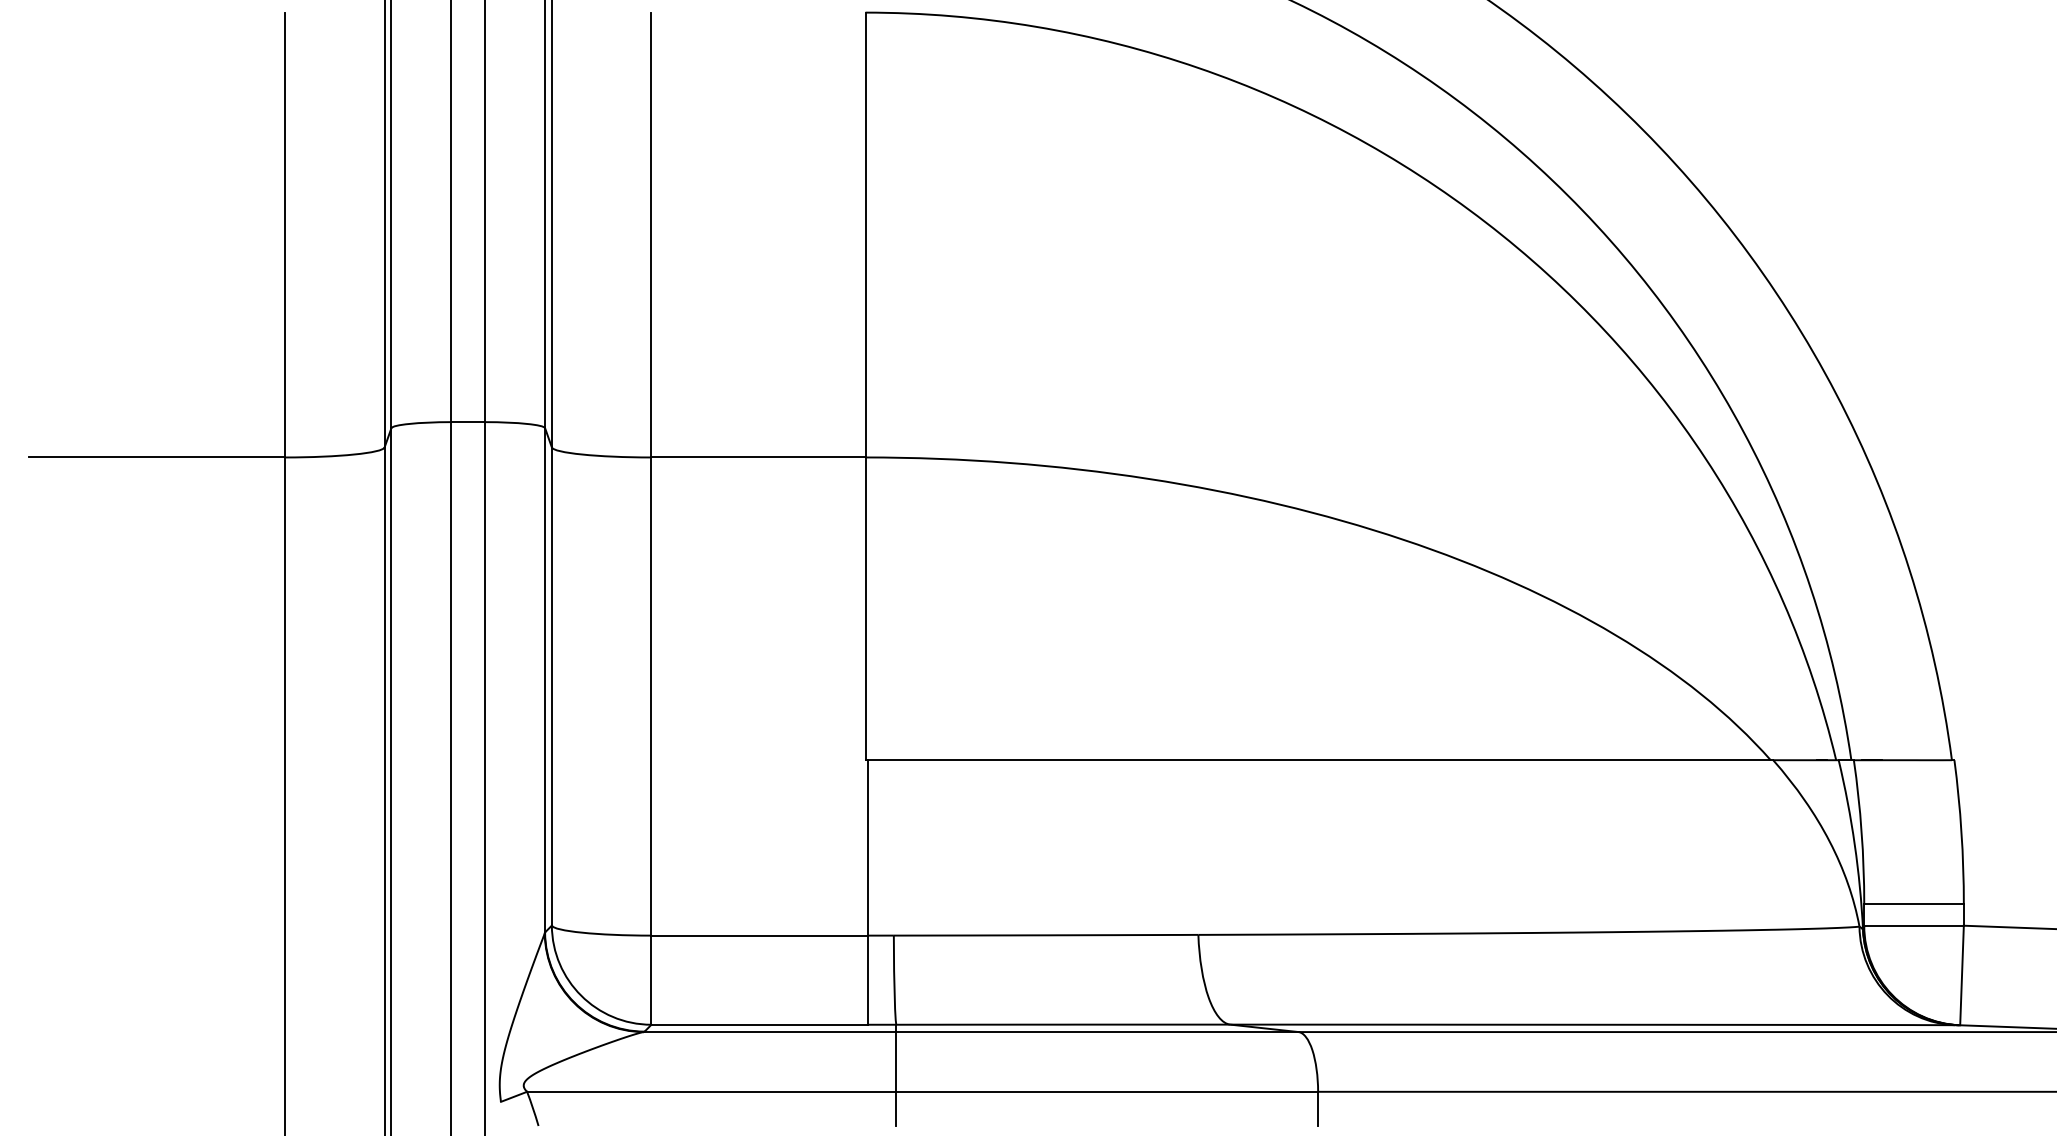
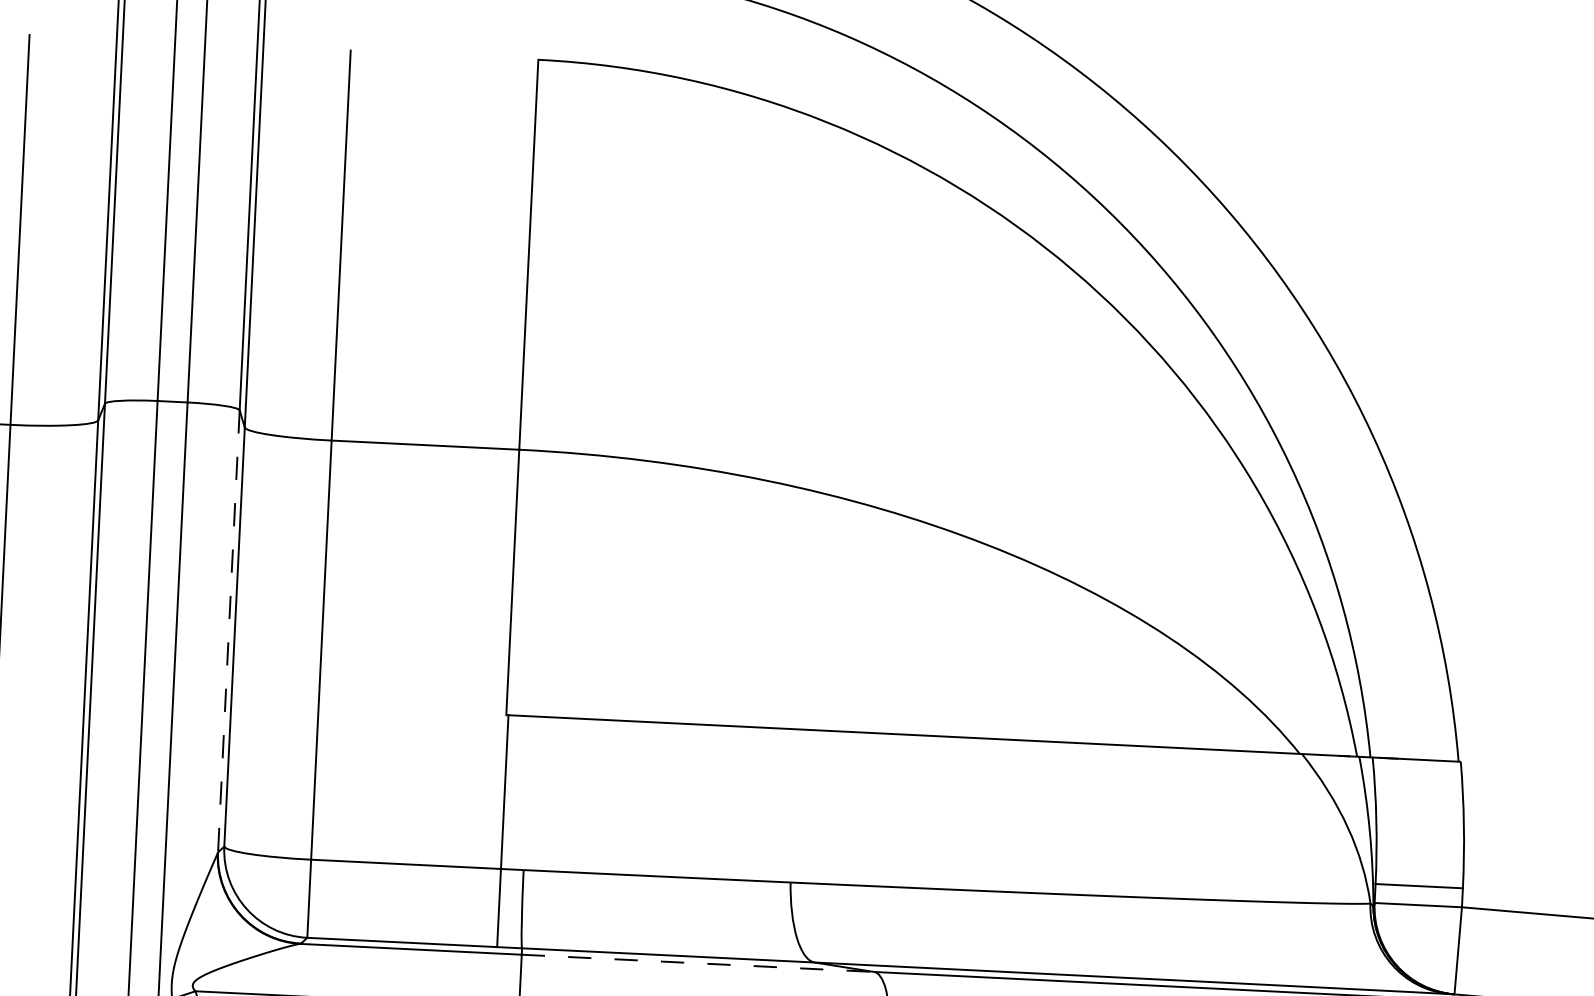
line: (545, 680) -> (229, 631), solid -> dashed
line: (1098, 1032) -> (698, 963), solid -> dashed

